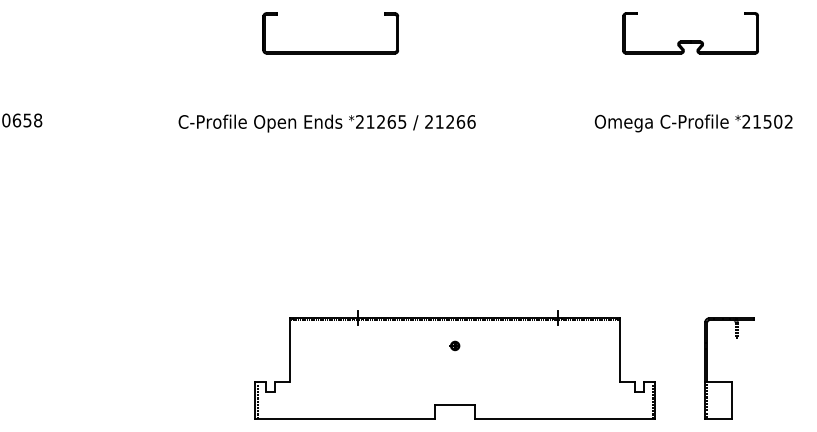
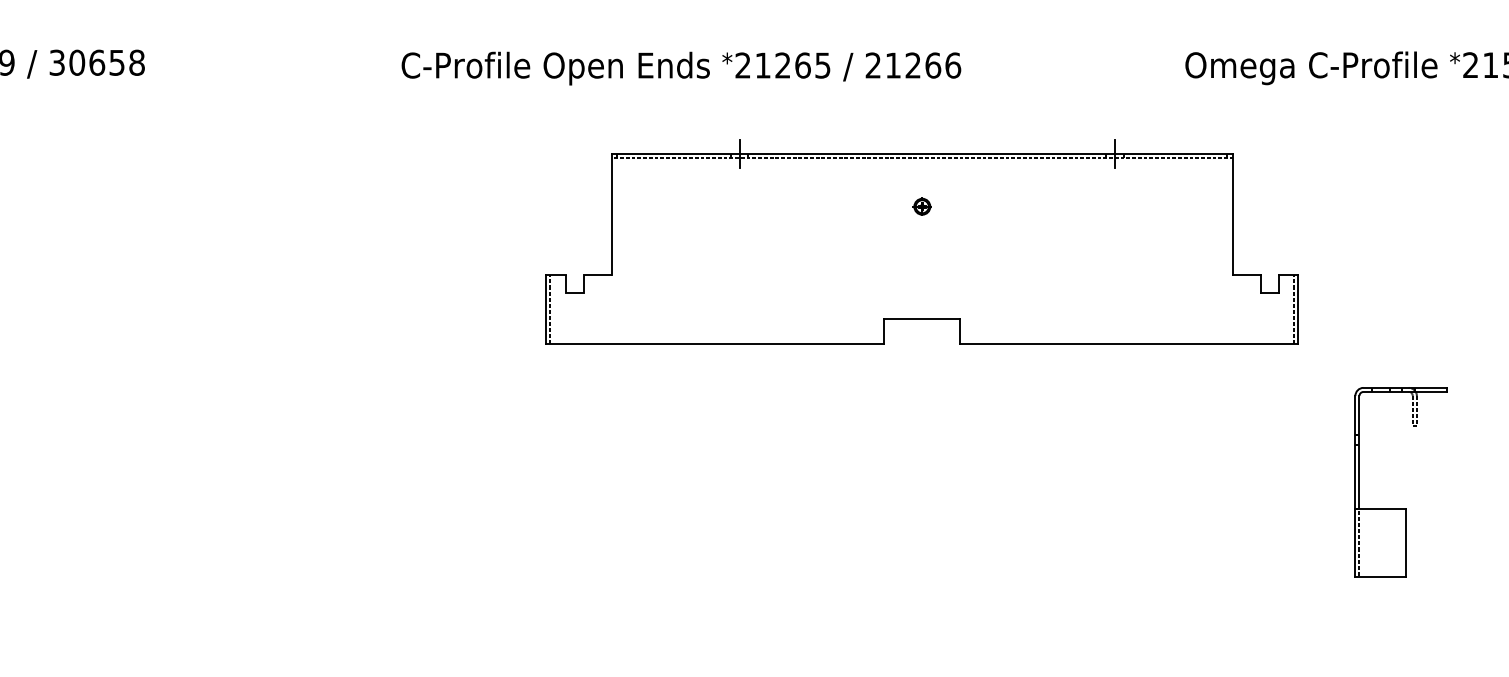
part: (454, 364) -> (921, 241), moved
part: (729, 381) -> (1401, 507), moved

